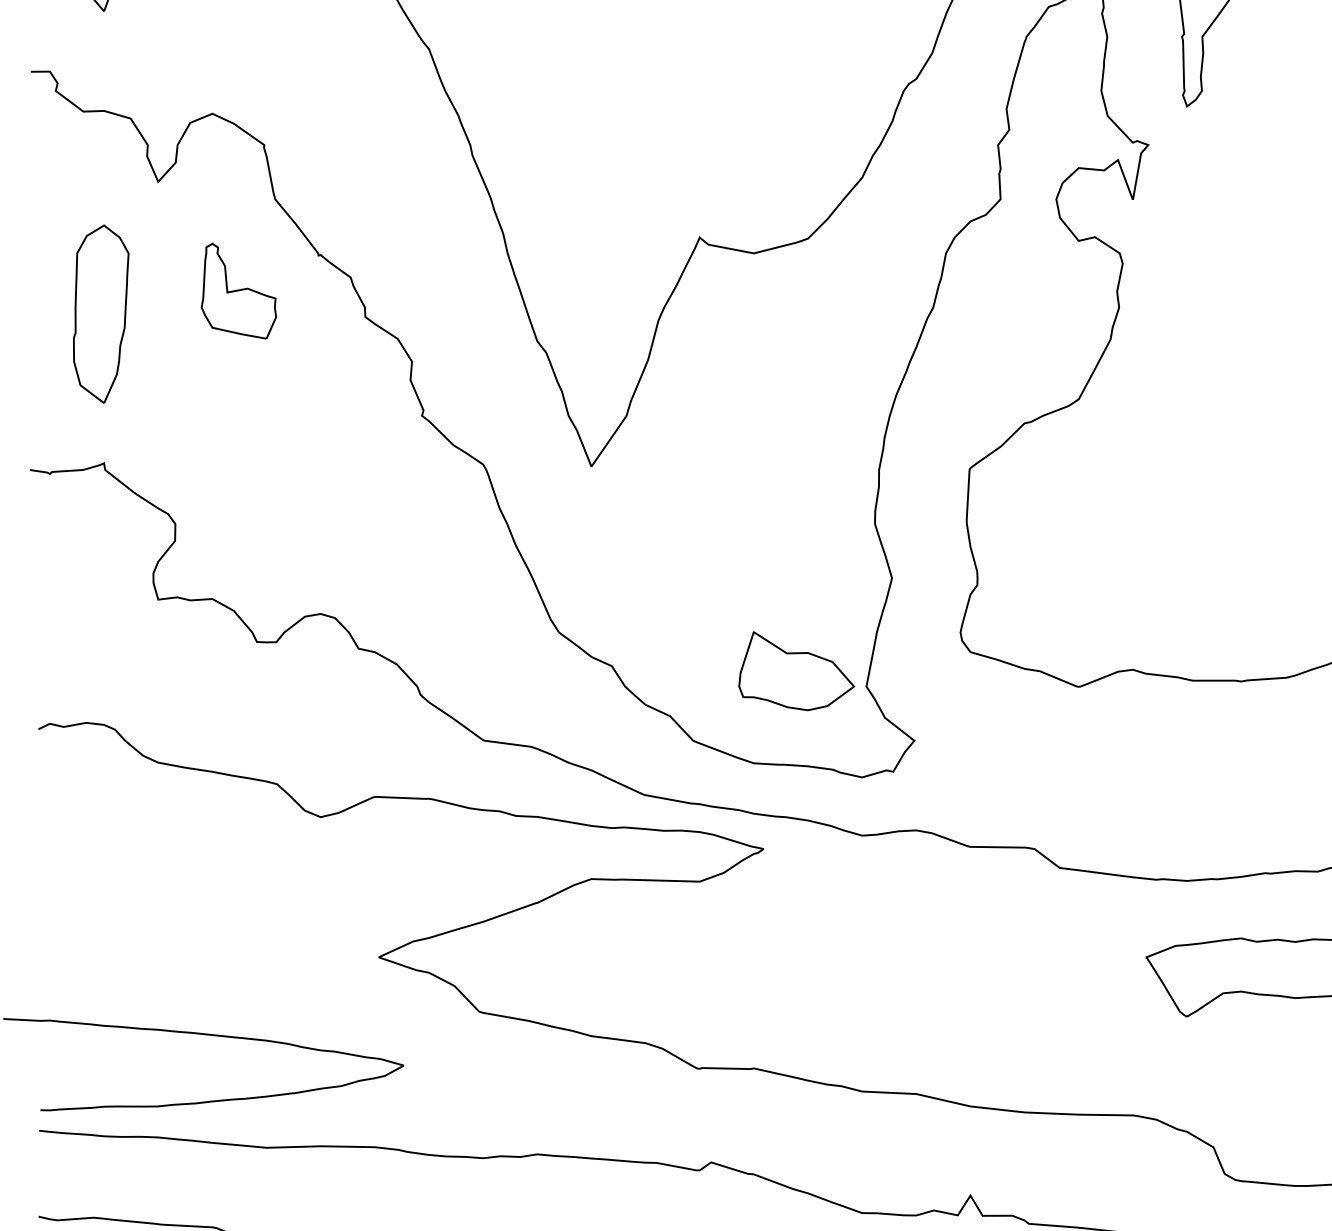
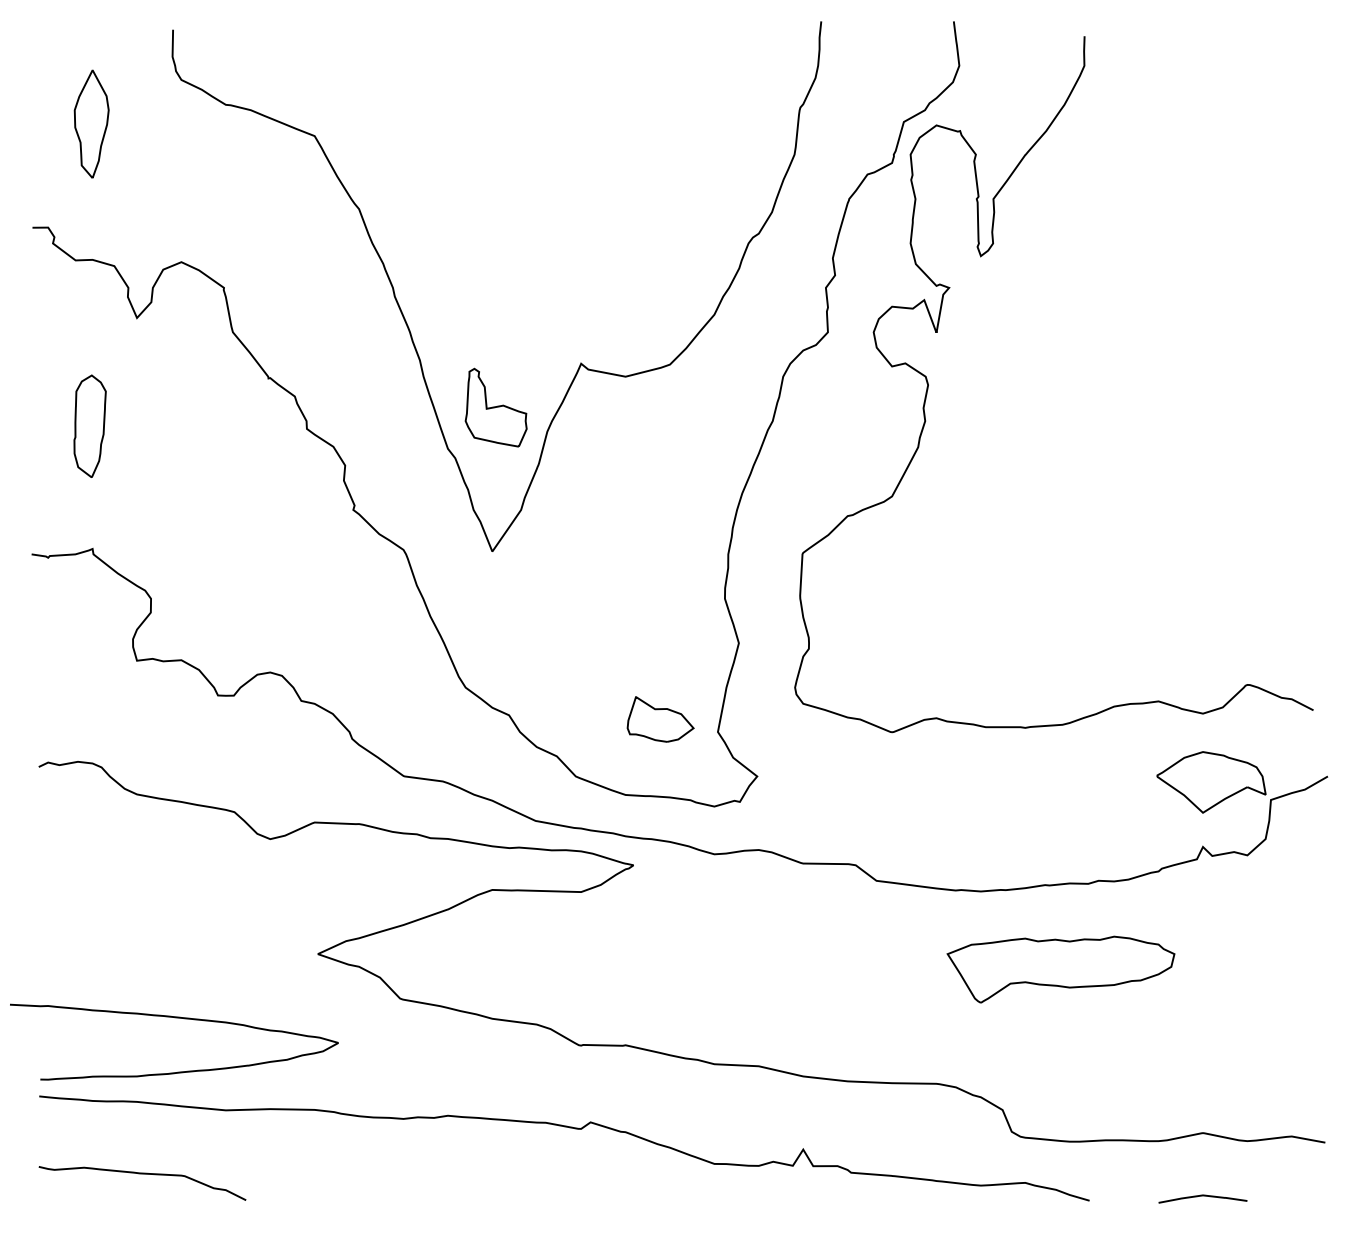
part: (238, 290) -> (495, 407), moved
part: (100, 312) -> (89, 425), size x0.7
part: (796, 671) -> (660, 719), size x0.7

